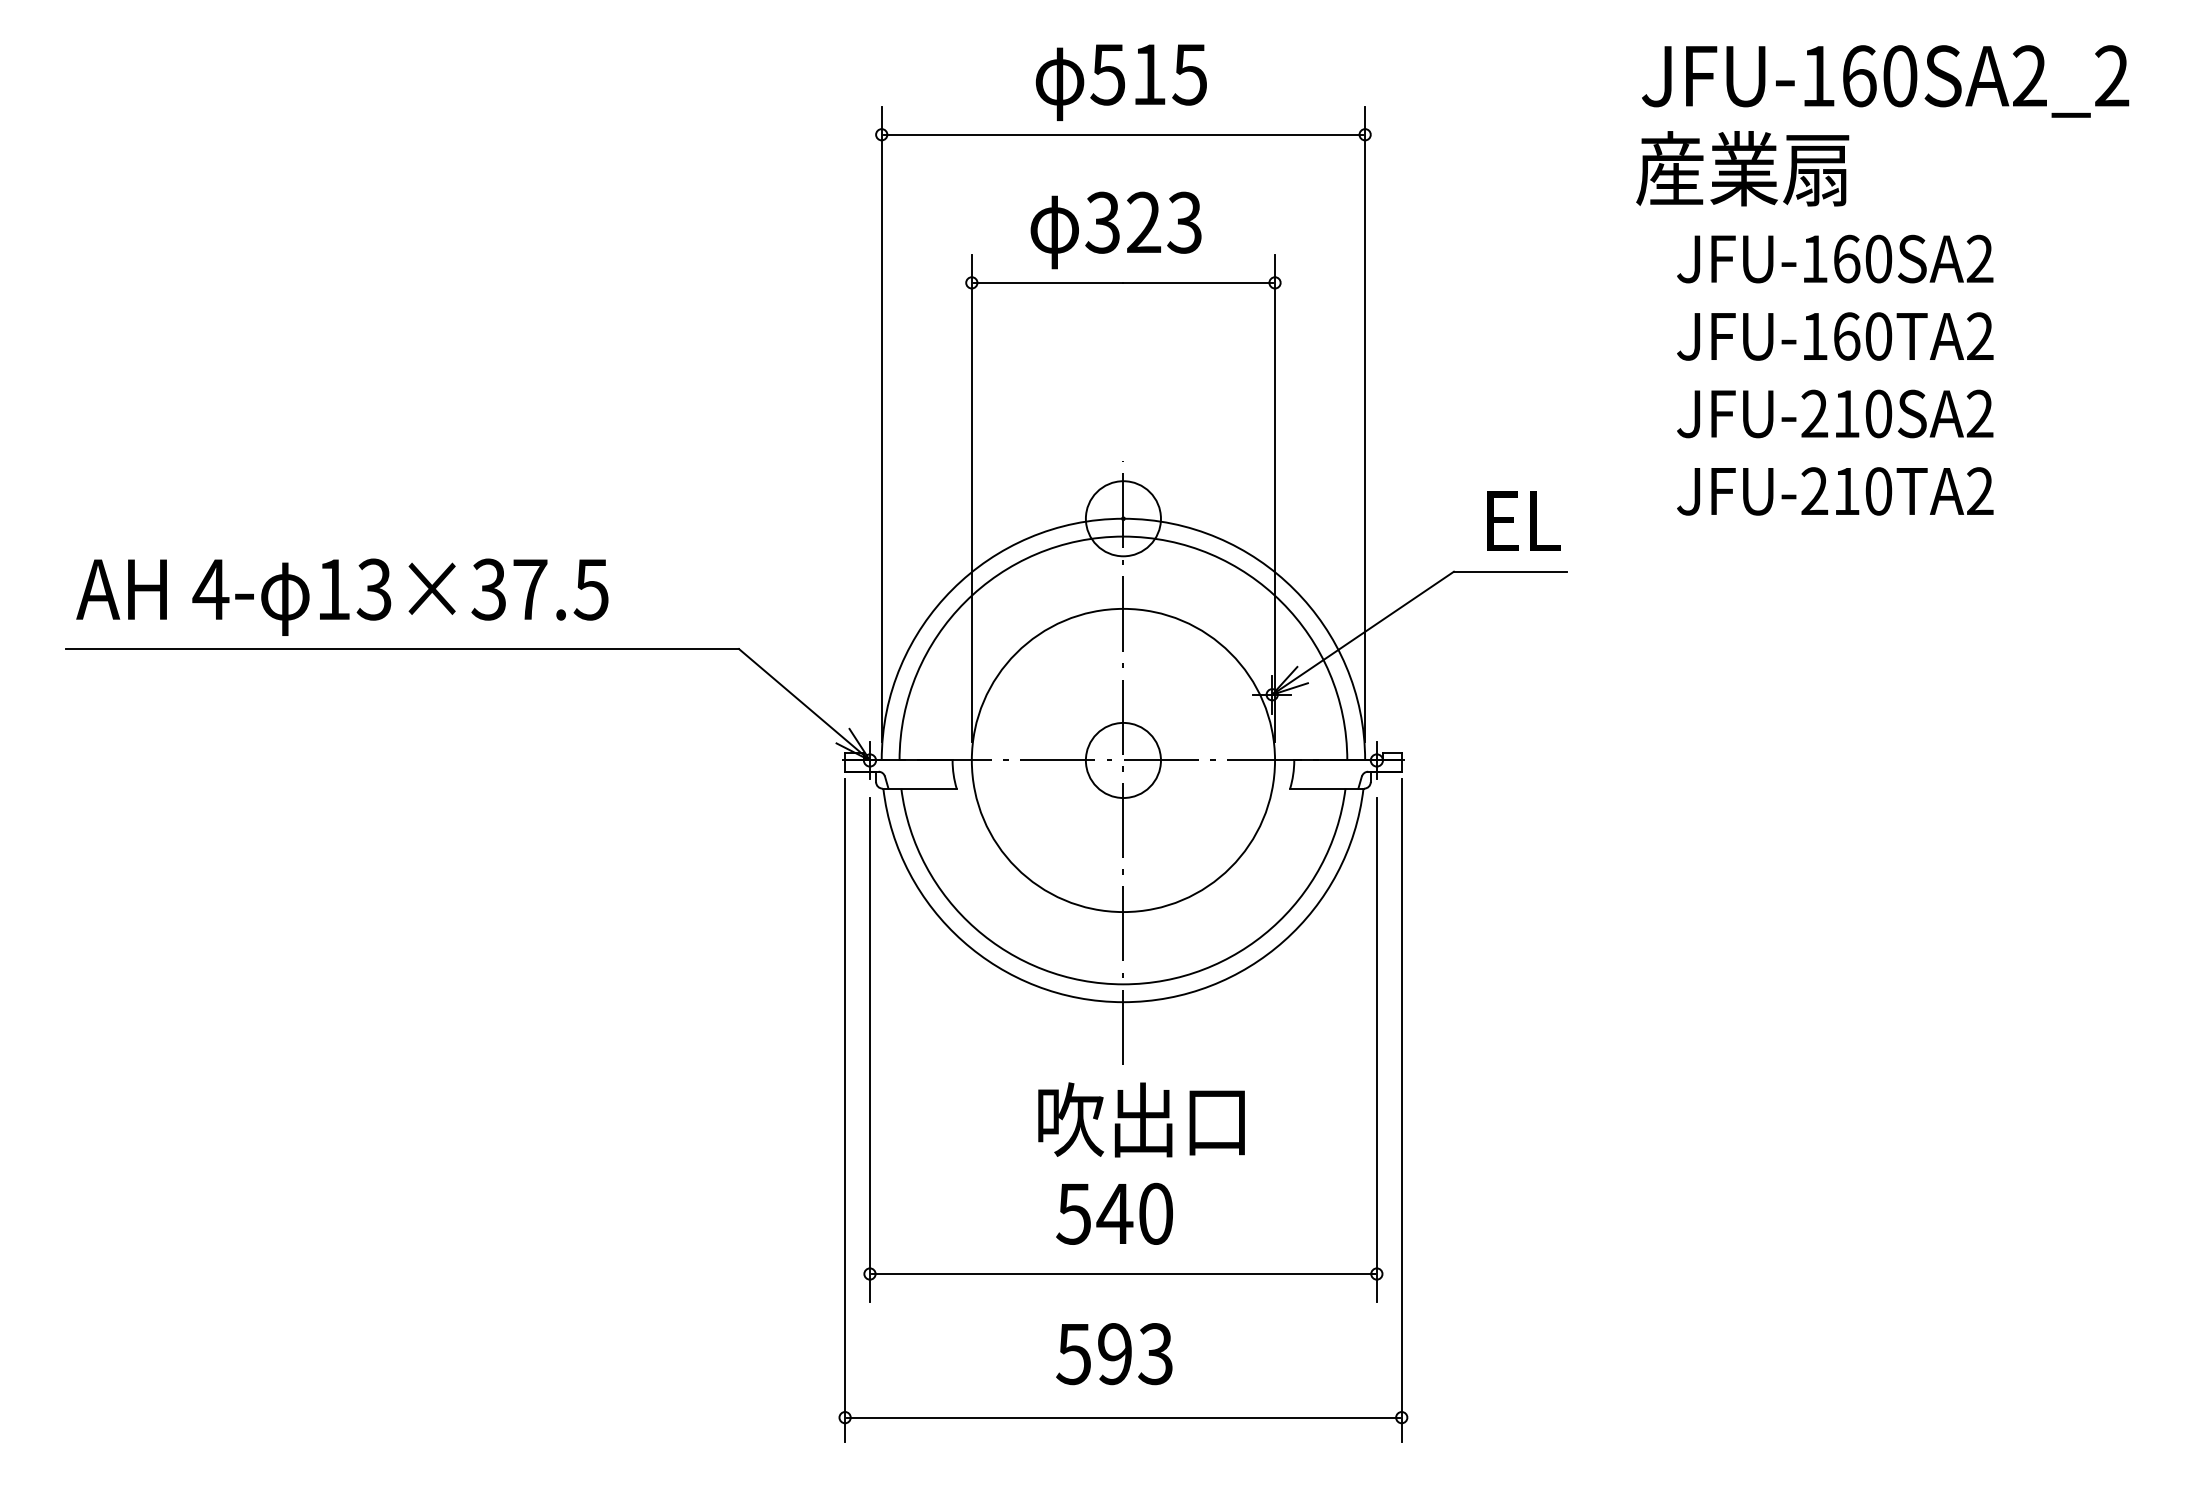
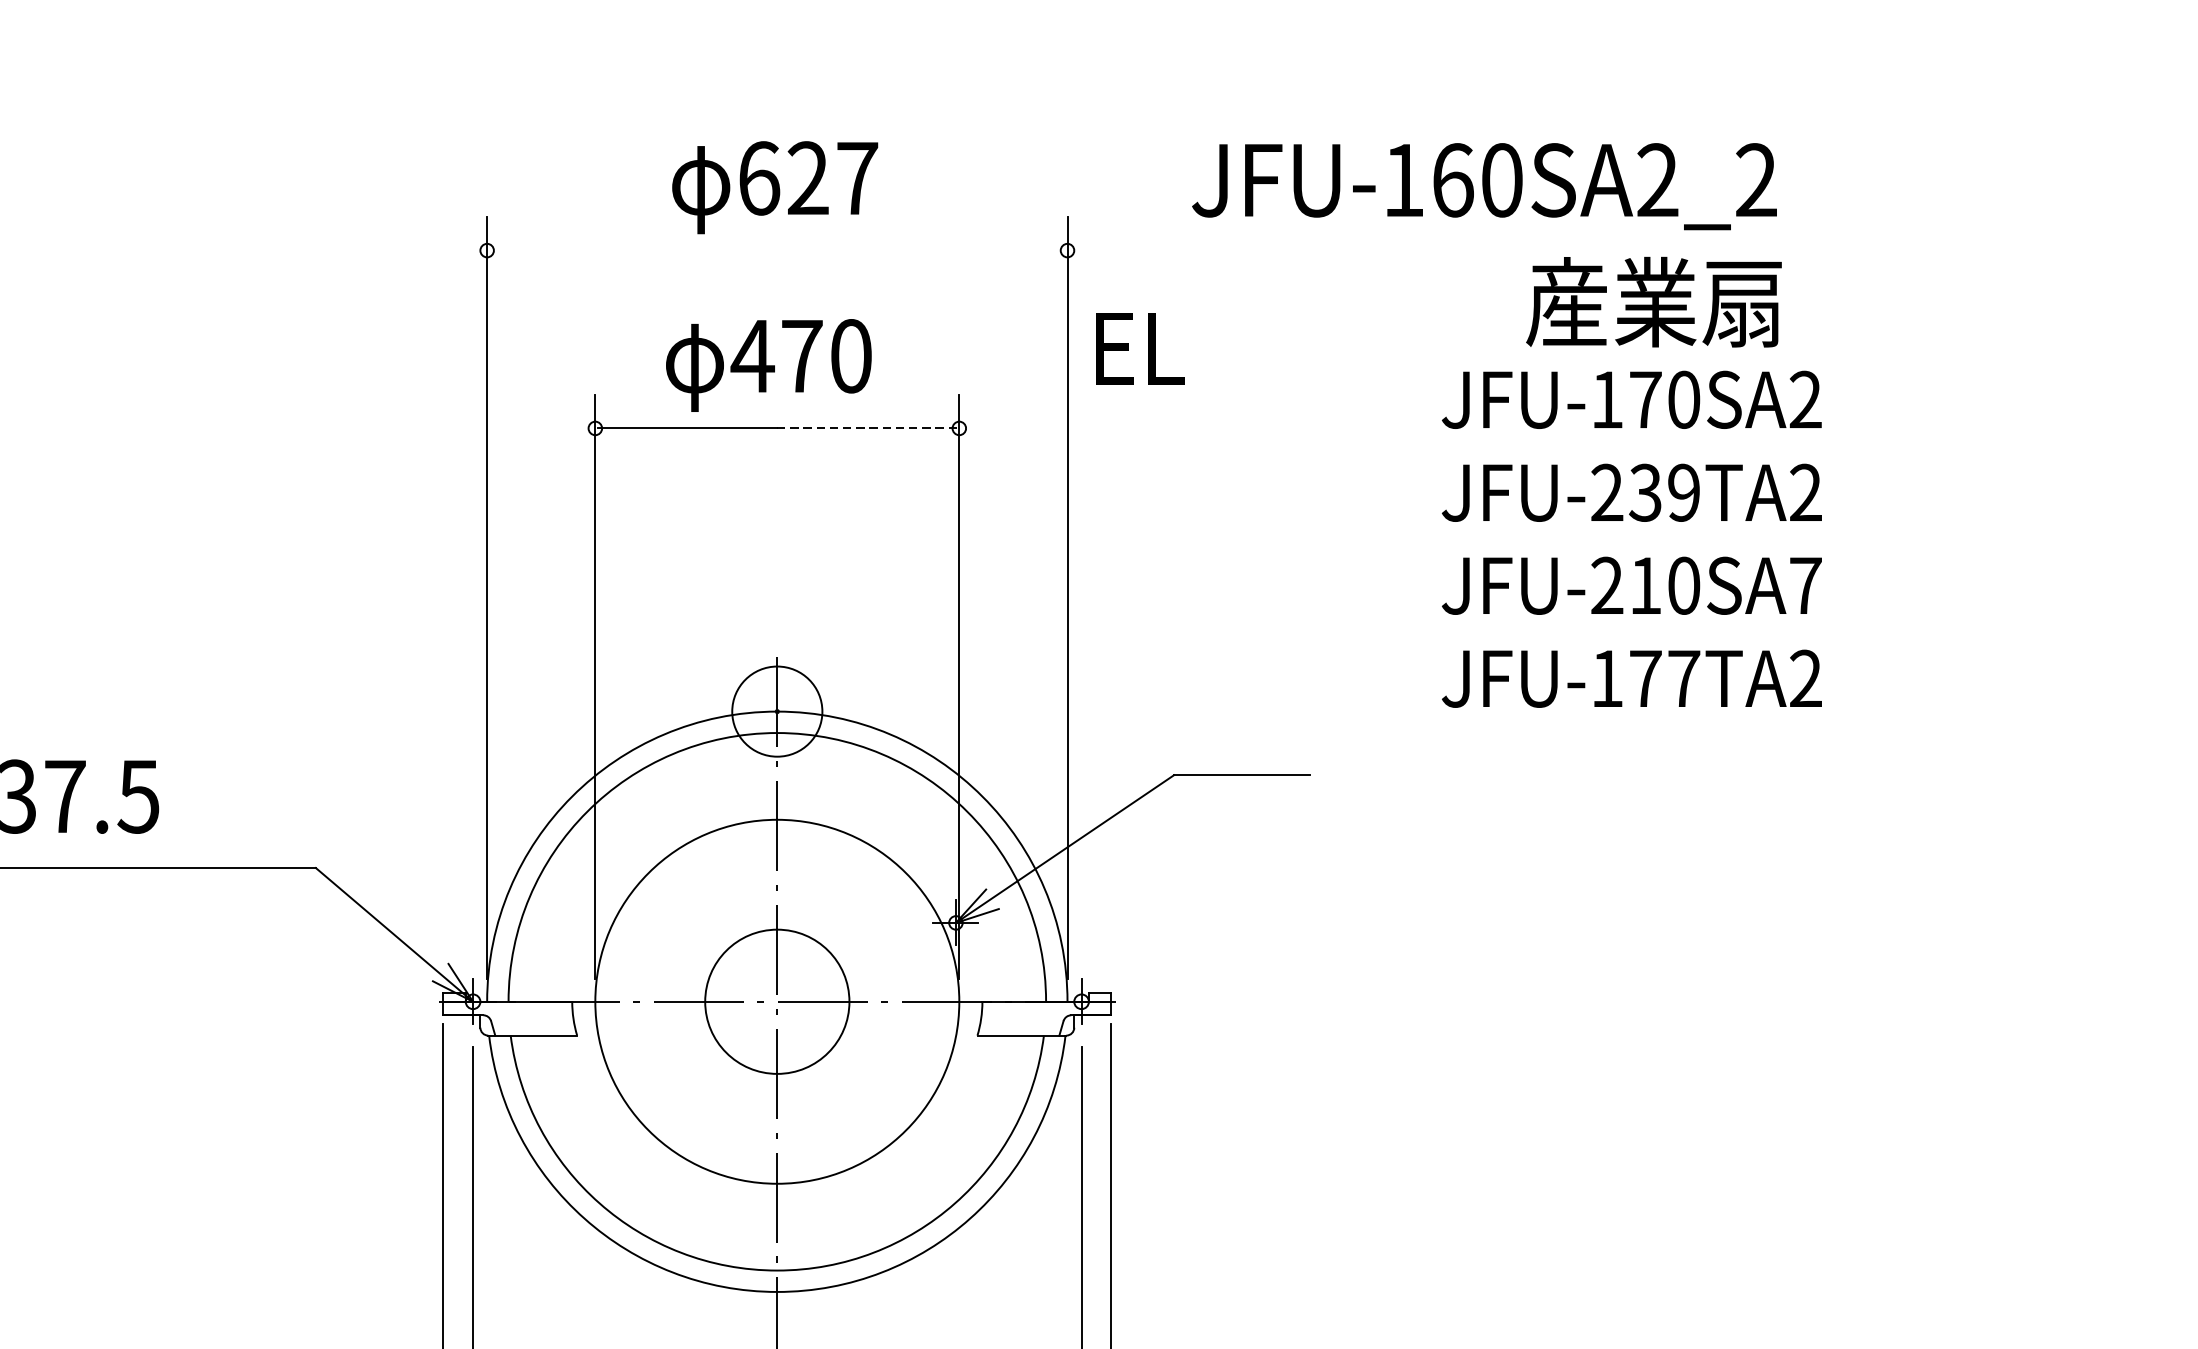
text: (1148, 74) -> (807, 178), 515 -> 627
text: (1885, 81) -> (1484, 186), moved
line: (1123, 134) -> (777, 250), removed
text: (1742, 168) -> (1653, 301), moved
text: (1143, 222) -> (801, 355), 323 -> 470
text: (1846, 258) -> (1645, 399), JFU-160SA2 -> JFU-170SA2
line: (1198, 282) -> (867, 427), solid -> dashed
text: (1846, 336) -> (1645, 492), JFU-160TA2 -> JFU-239TA2
text: (1979, 413) -> (1805, 585), JFU-210SA2 -> JFU-210SA7
text: (1846, 491) -> (1645, 678), JFU-210TA2 -> JFU-177TA2
text: (1523, 520) -> (1139, 347), moved
circle: (1122, 760) -> (776, 1001), size x1.6

